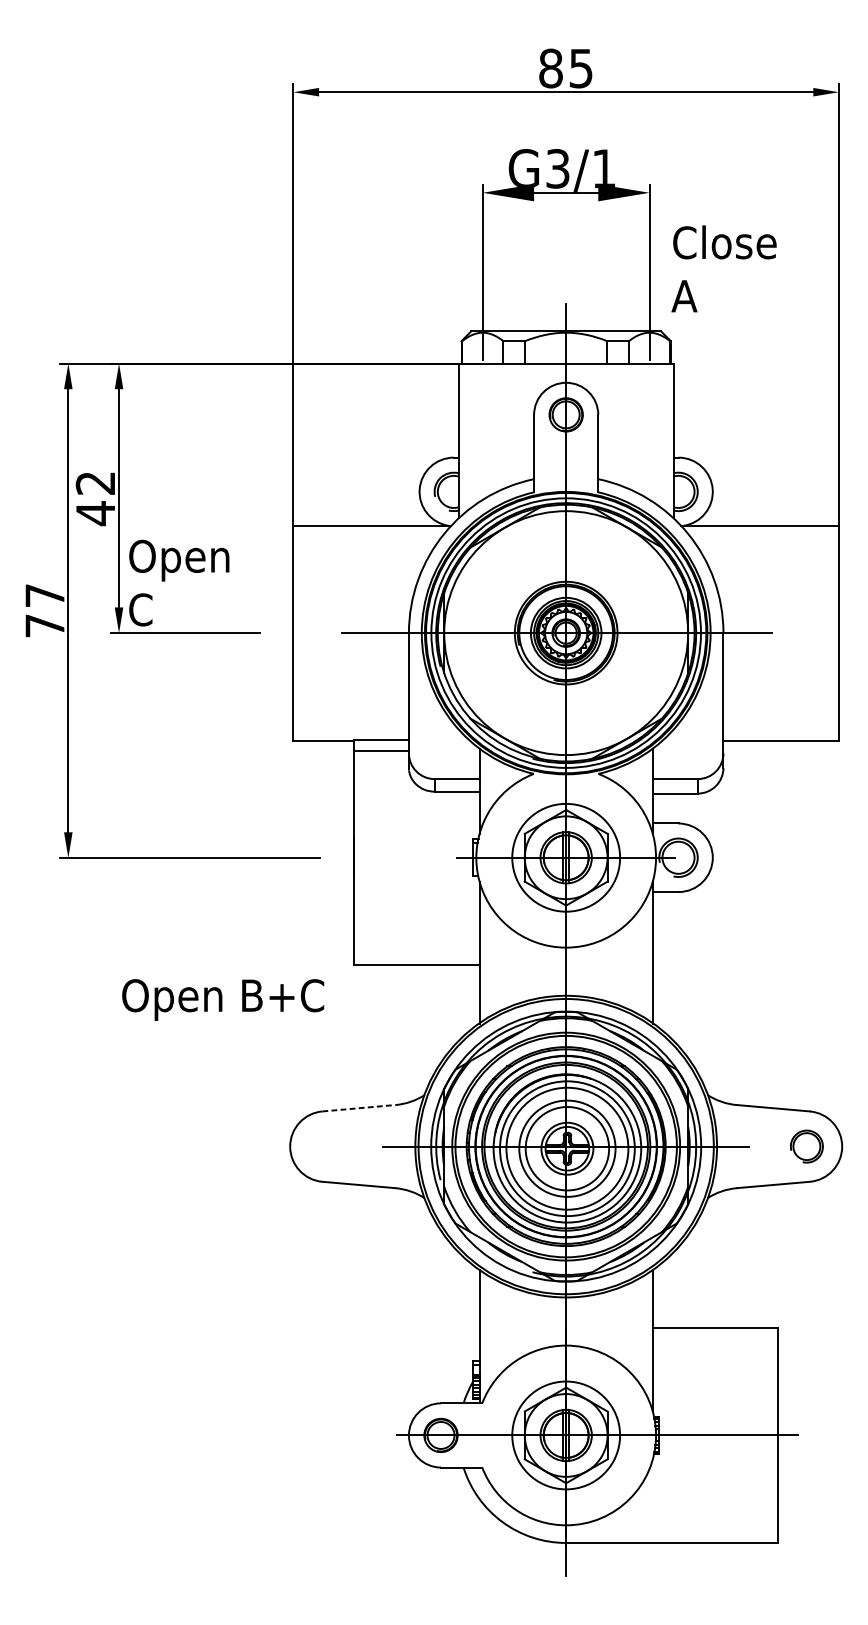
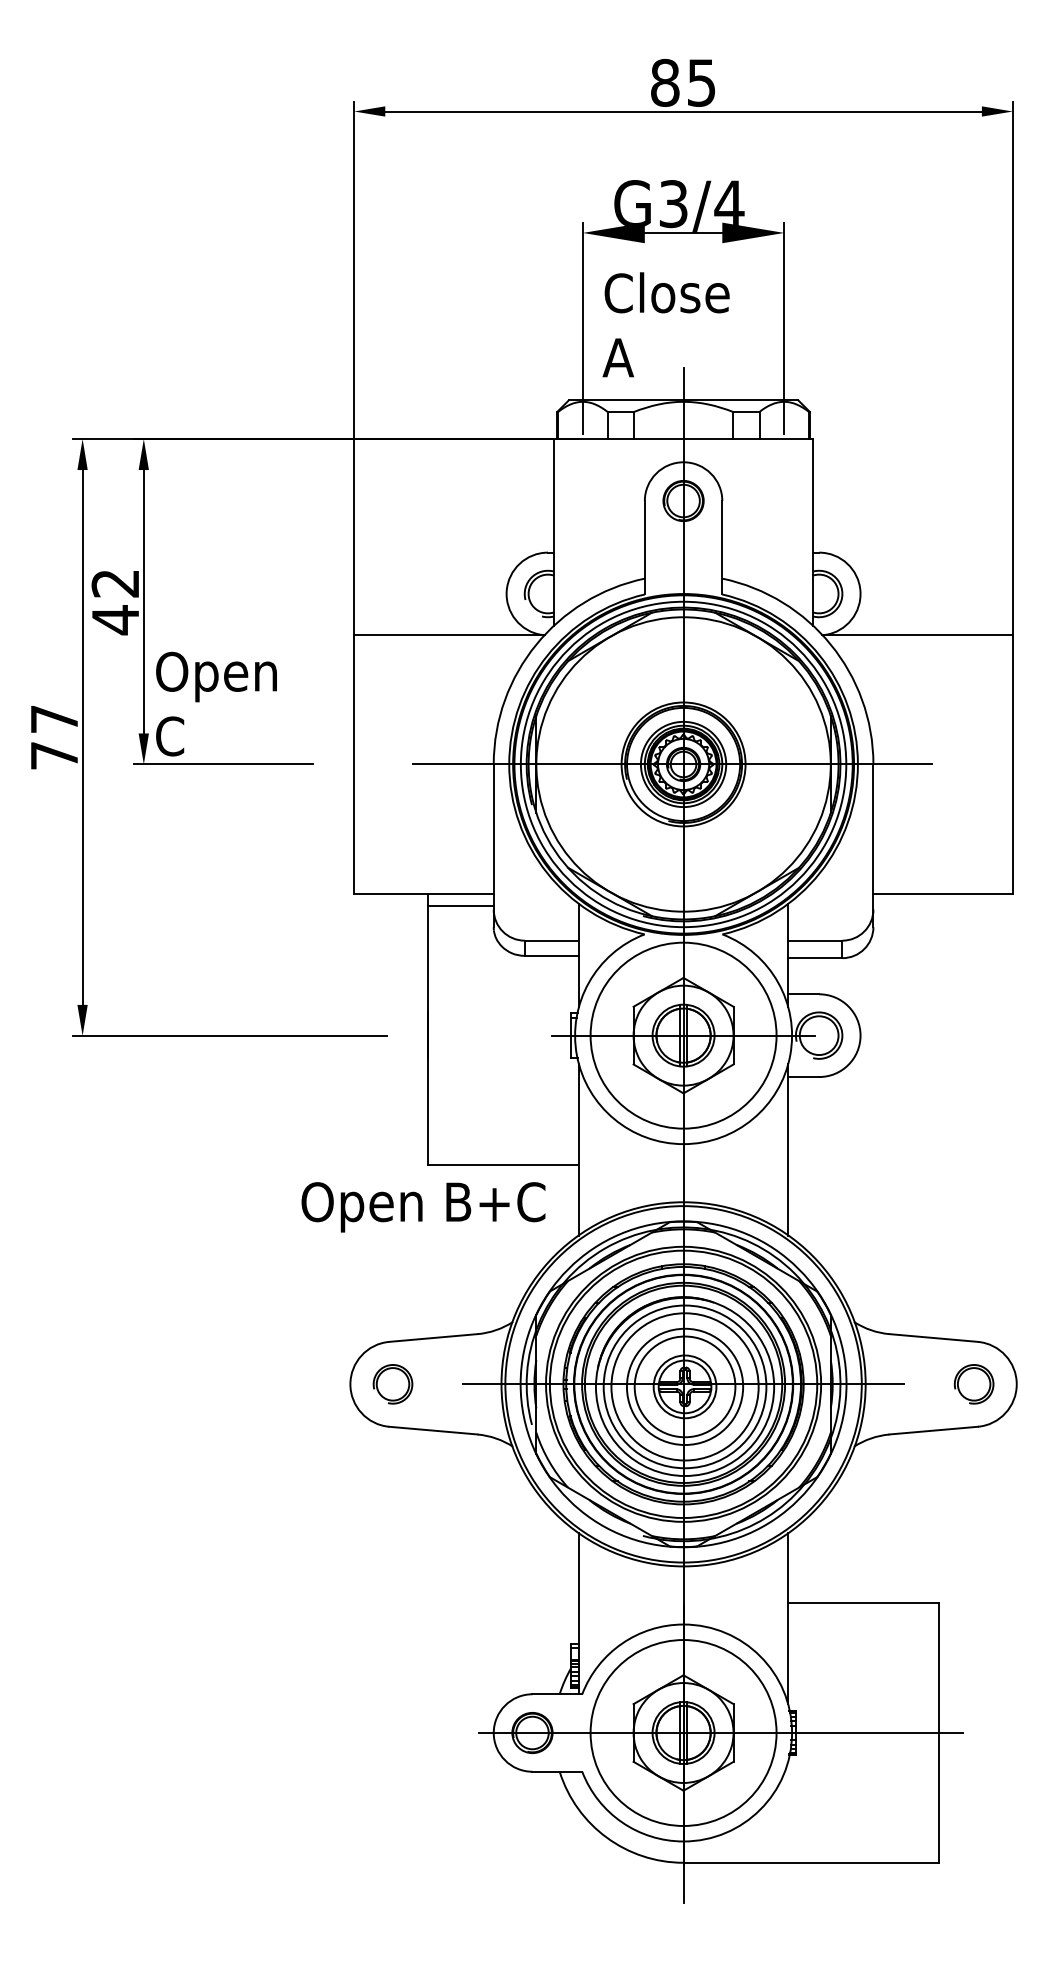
text: (604, 168) -> (729, 203), G3/1 -> G3/4
text: (723, 268) -> (665, 324), moved
circle: (566, 857) -> (683, 1035), size x1.43
text: (223, 1000) -> (423, 1207), moved
line: (359, 1107) -> (433, 1337), dashed -> solid
part: (325, 1146) -> (392, 1384), added
circle: (566, 1435) -> (683, 1732), size x1.43

